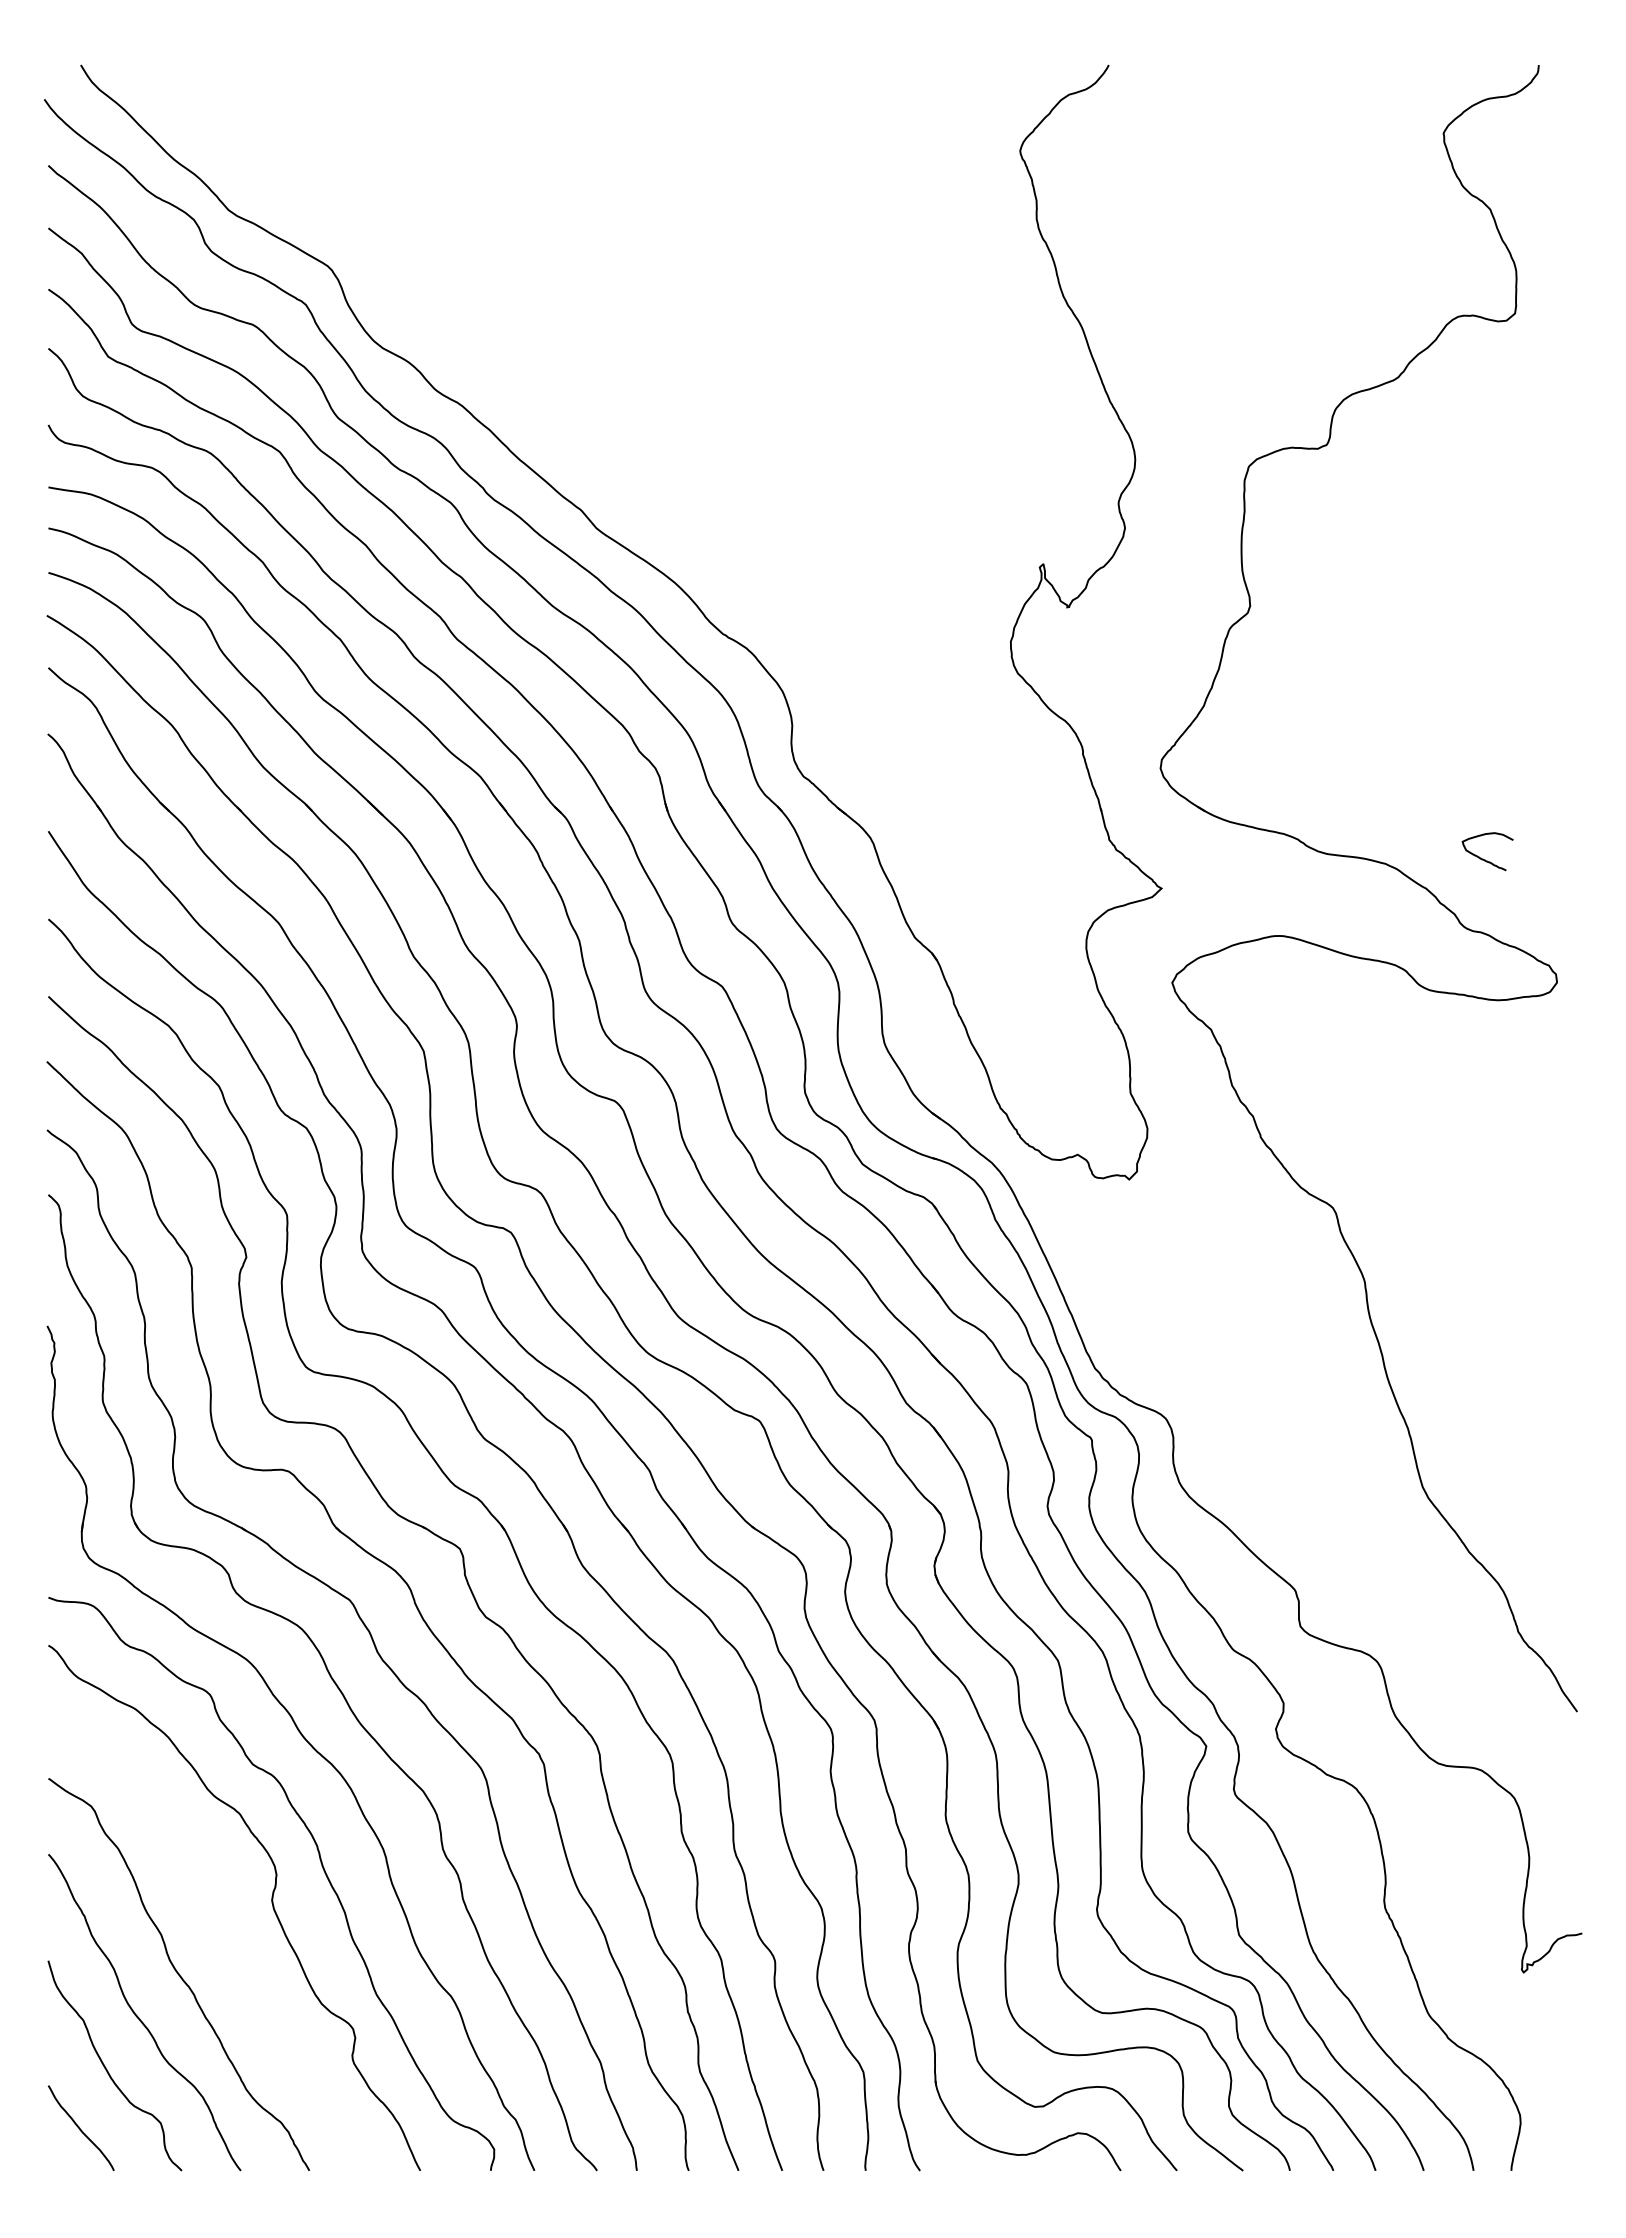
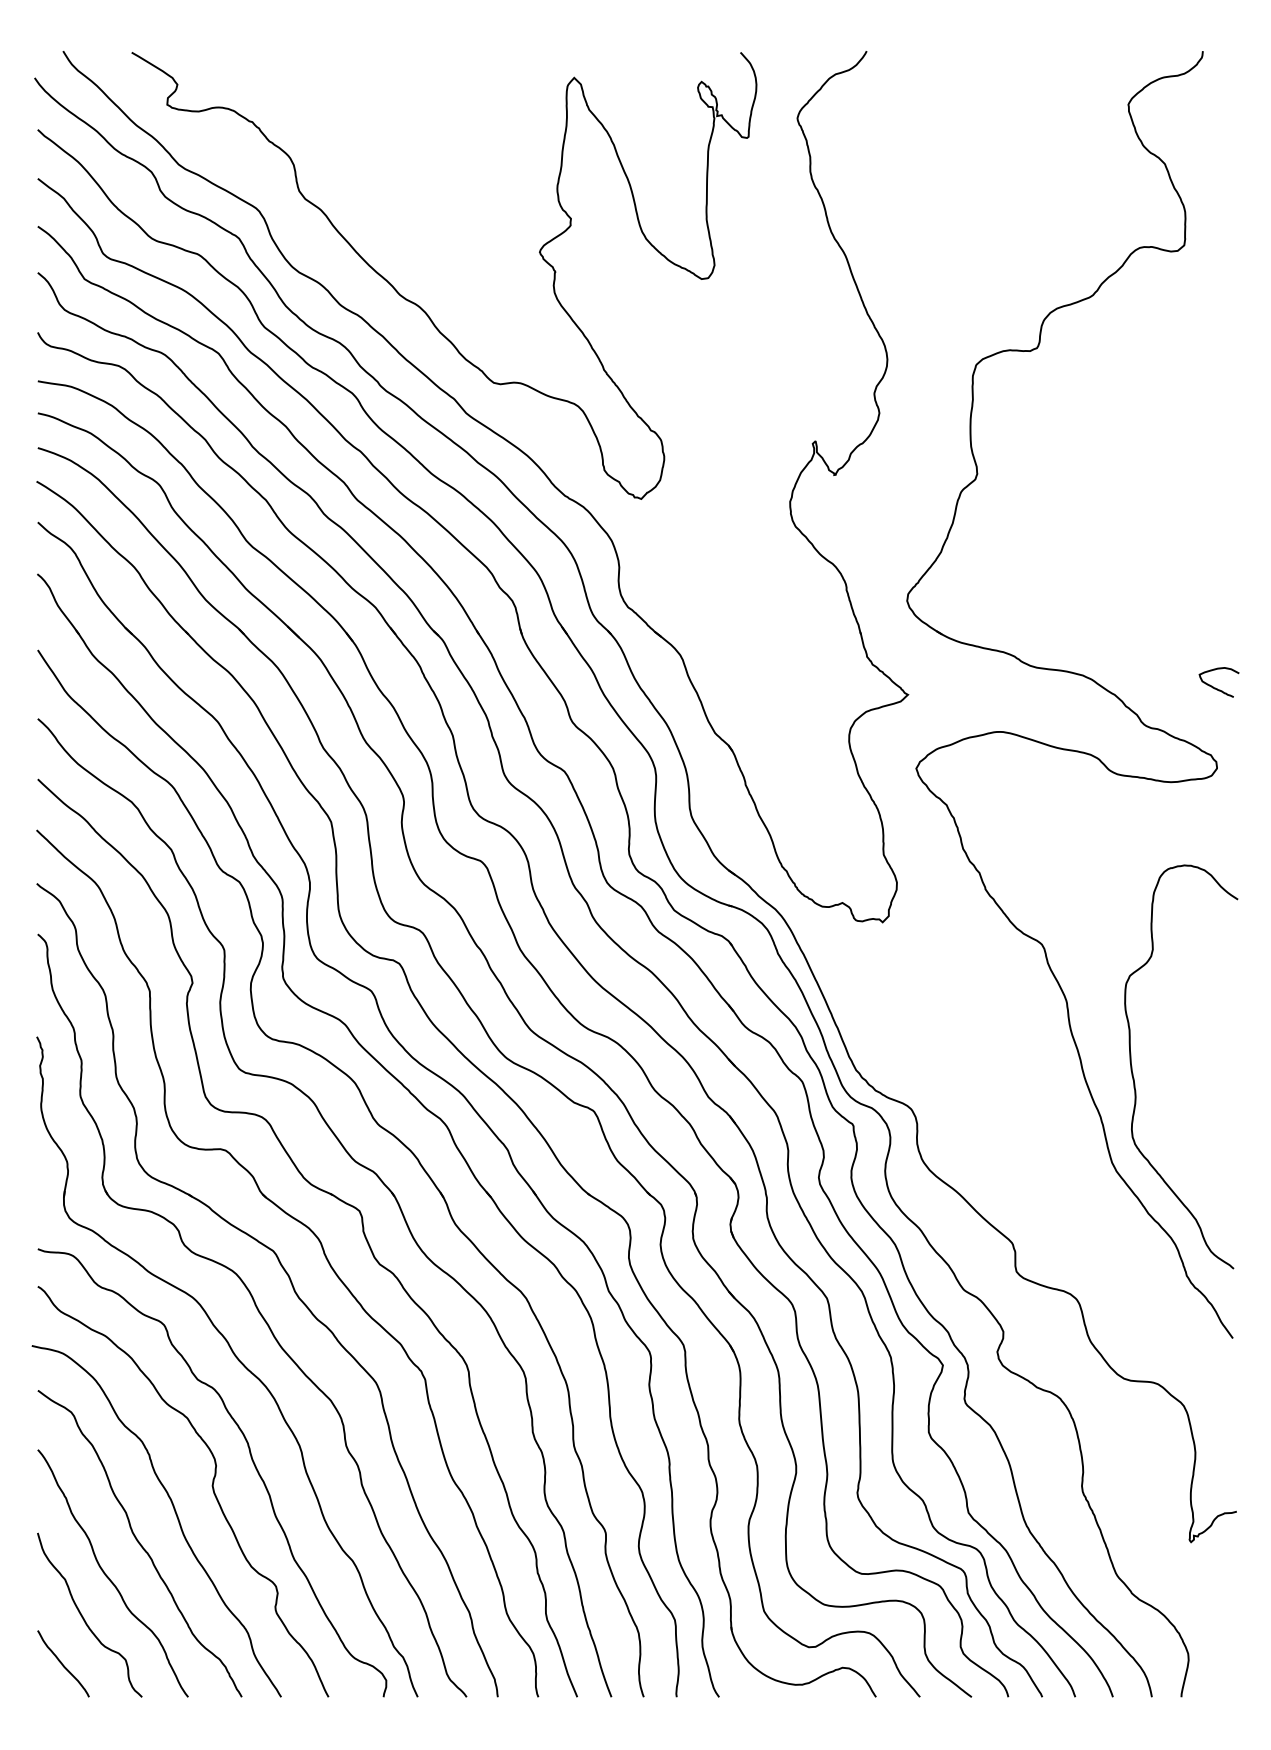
curve: (537, 391) -> (420, 306), added
curve: (1483, 858) -> (1215, 687), moved
curve: (1451, 1380) -> (1134, 1079), added
curve: (224, 1936) -> (175, 1514), added

